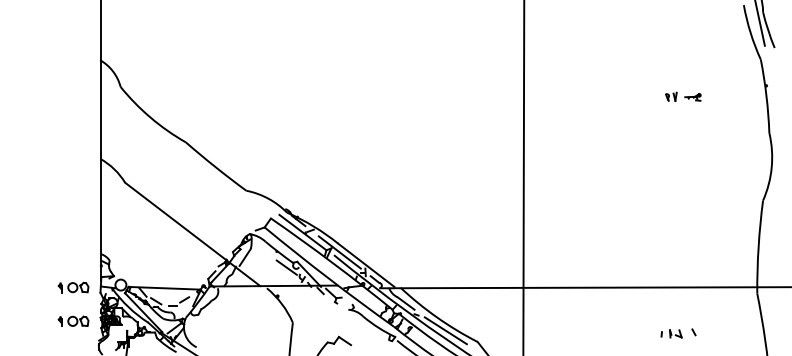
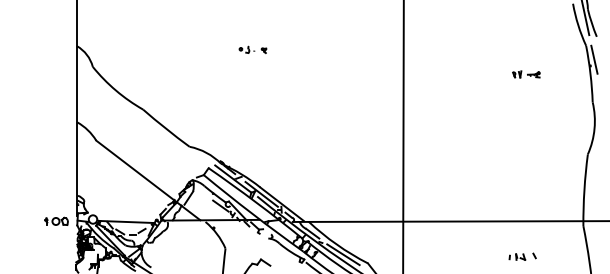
part: (327, 64) -> (252, 49), added
line: (771, 77) -> (594, 59), added
part: (73, 320) -> (56, 246), removed

